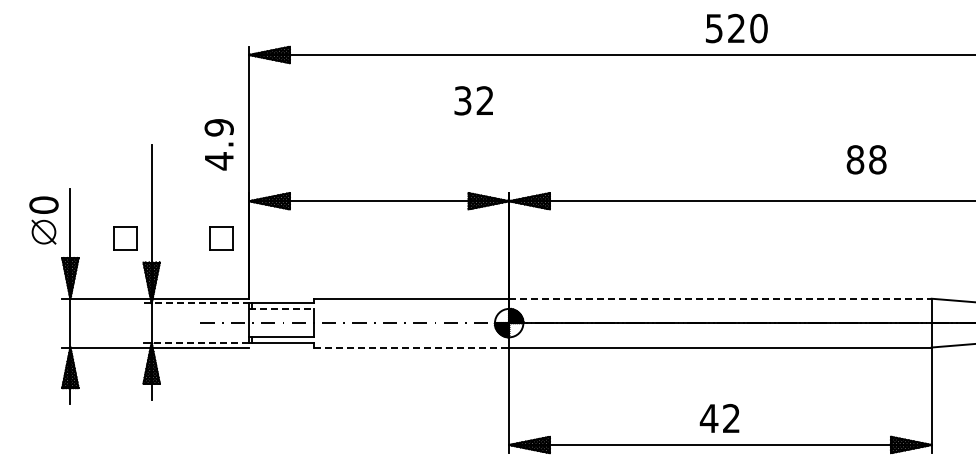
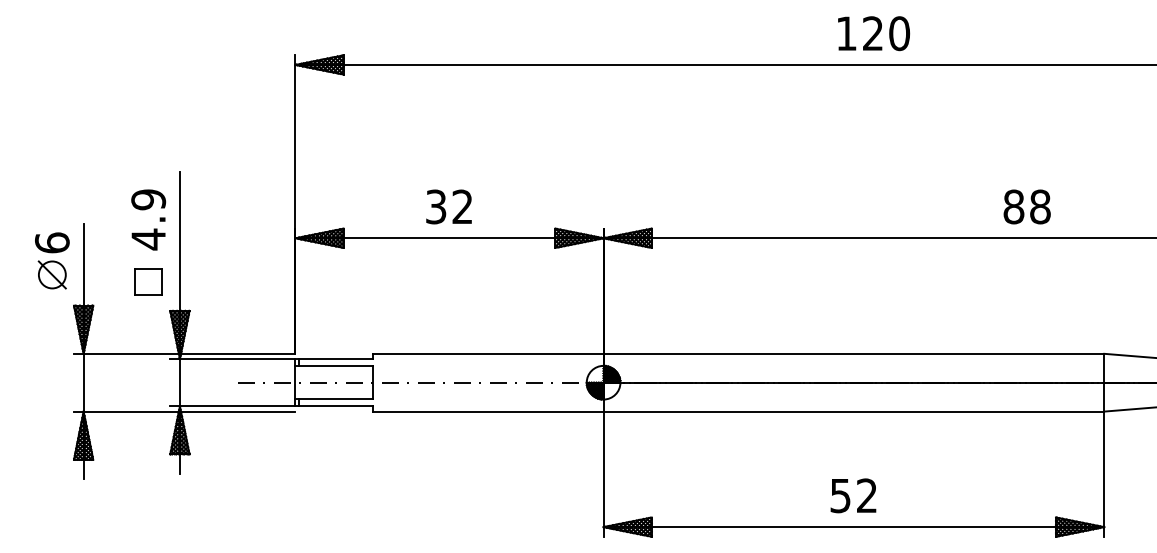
text: (714, 28) -> (846, 33), 520 -> 120
text: (473, 100) -> (448, 206), moved
text: (218, 144) -> (147, 219), moved
text: (866, 159) -> (1027, 206), moved
text: (43, 204) -> (51, 242), 0 -> 6
part: (221, 238) -> (262, 282), removed
line: (720, 298) -> (854, 353), dashed -> solid
line: (196, 303) -> (233, 359), dashed -> solid
line: (281, 309) -> (333, 366), dashed -> solid
line: (200, 343) -> (237, 406), dashed -> solid
line: (411, 347) -> (487, 411), dashed -> solid
text: (708, 418) -> (839, 495), 42 -> 52

